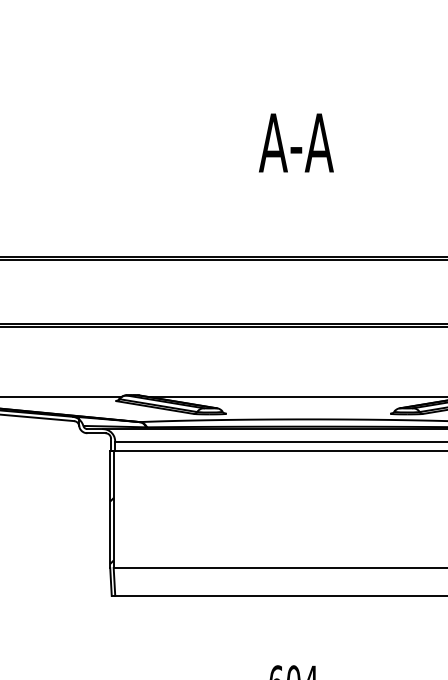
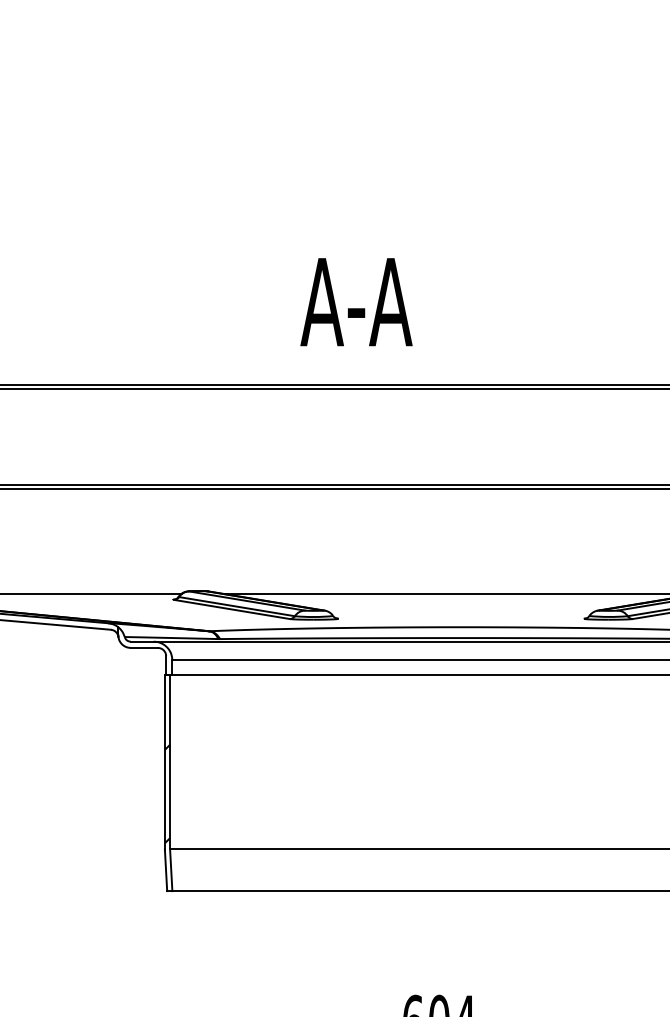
text: (296, 142) -> (356, 301), moved

